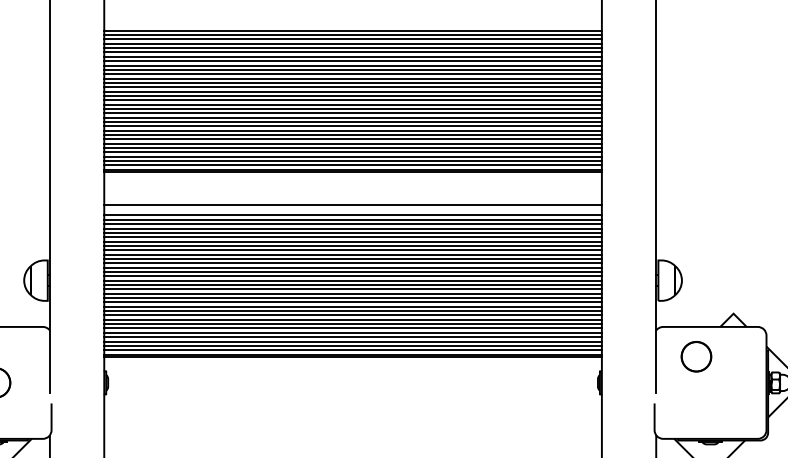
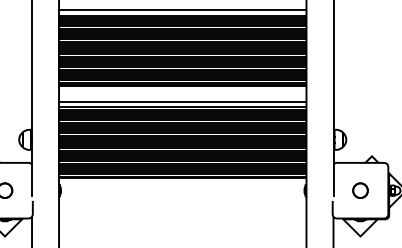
line: (352, 20) -> (182, 10), added
circle: (696, 356) -> (360, 190), moved

